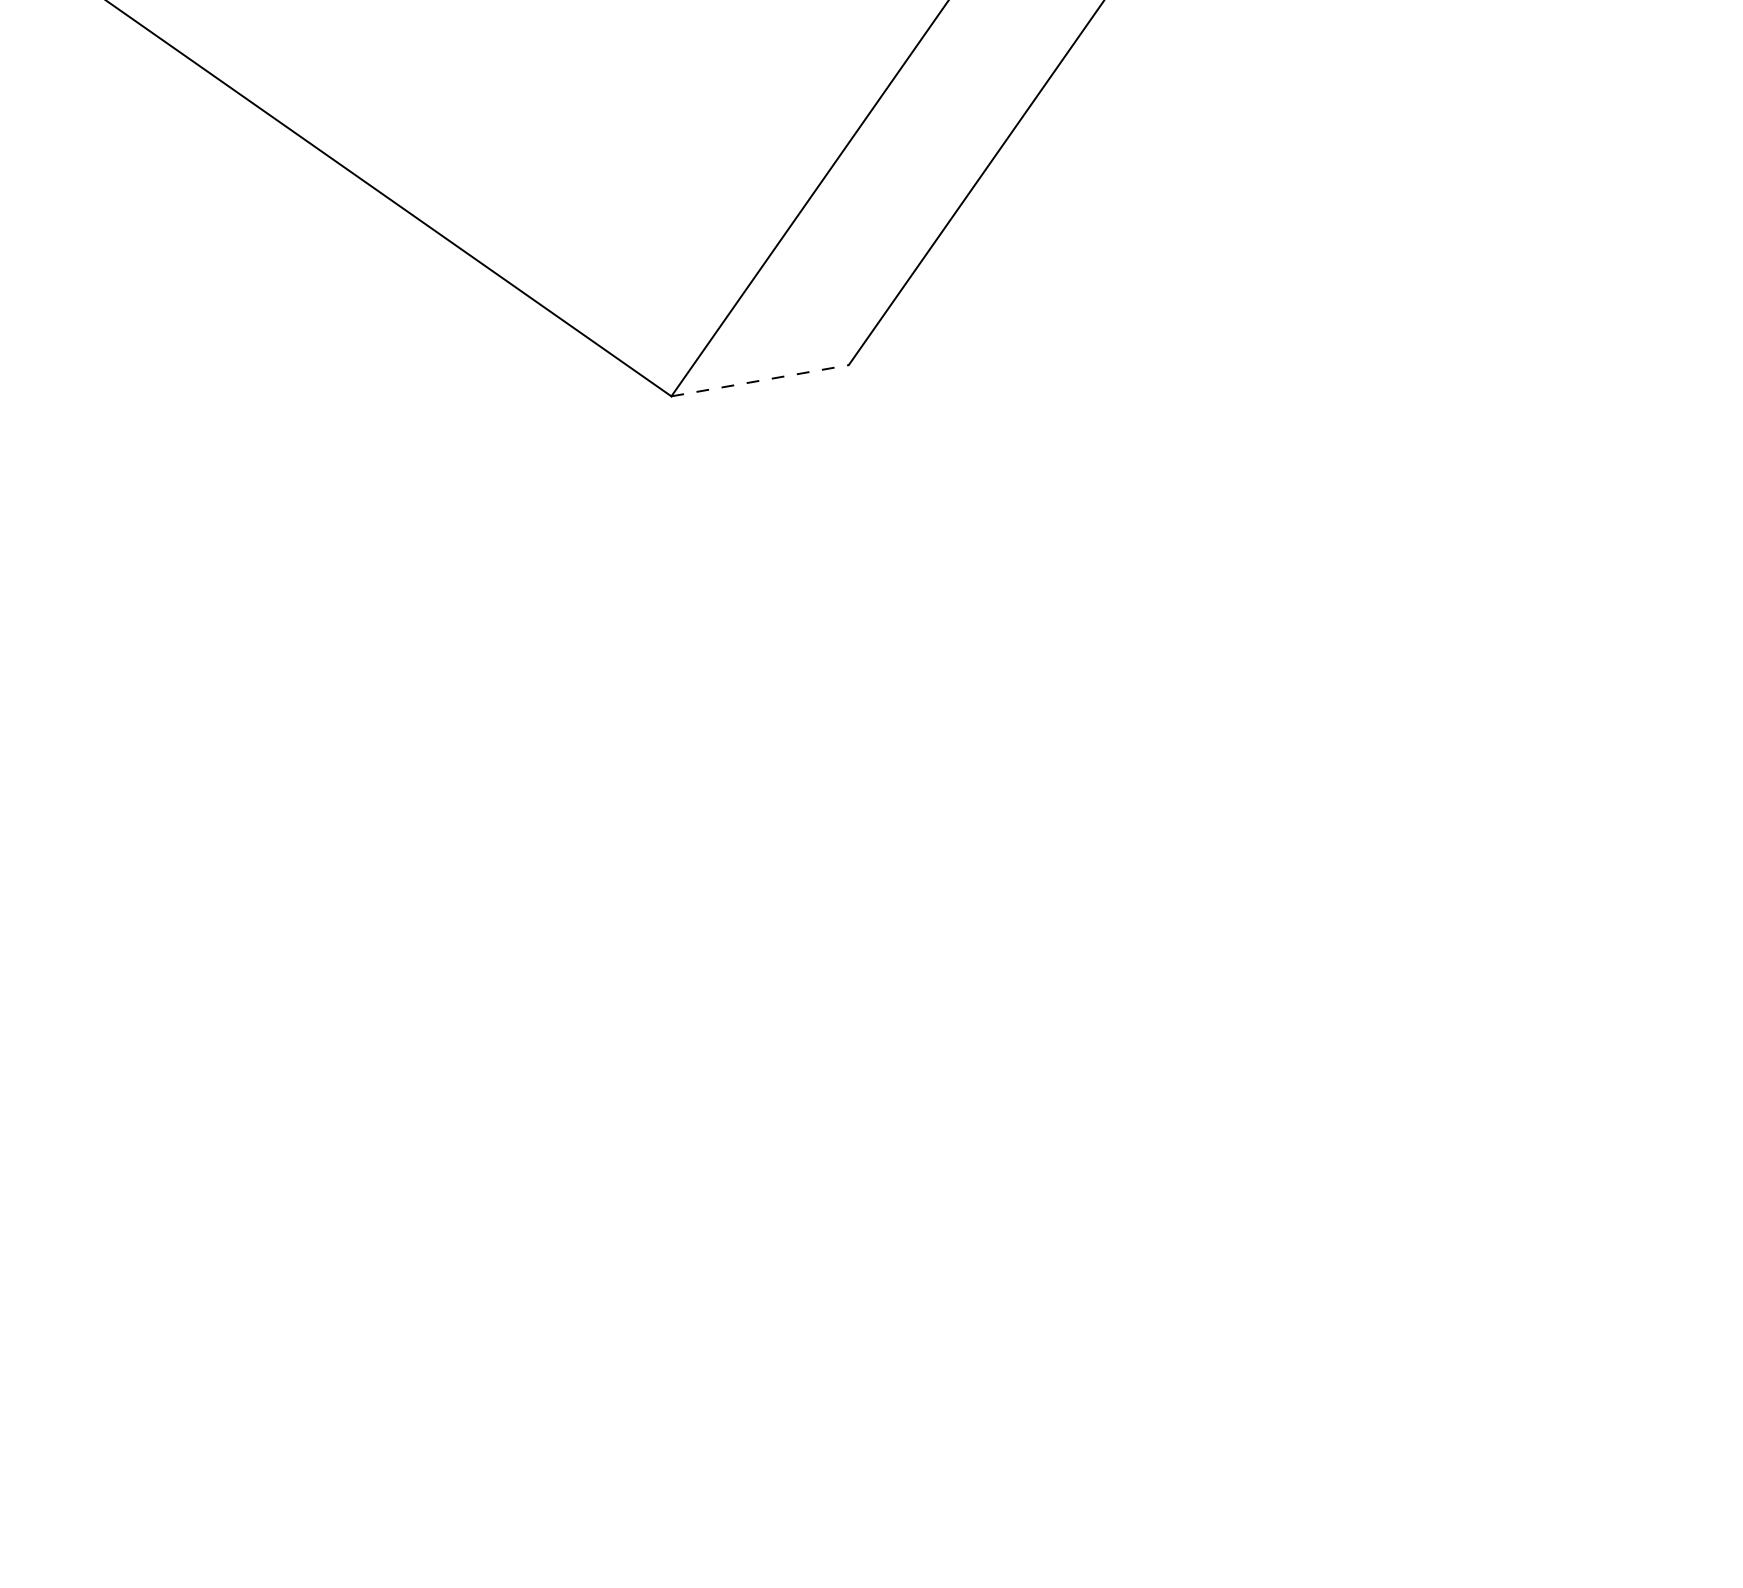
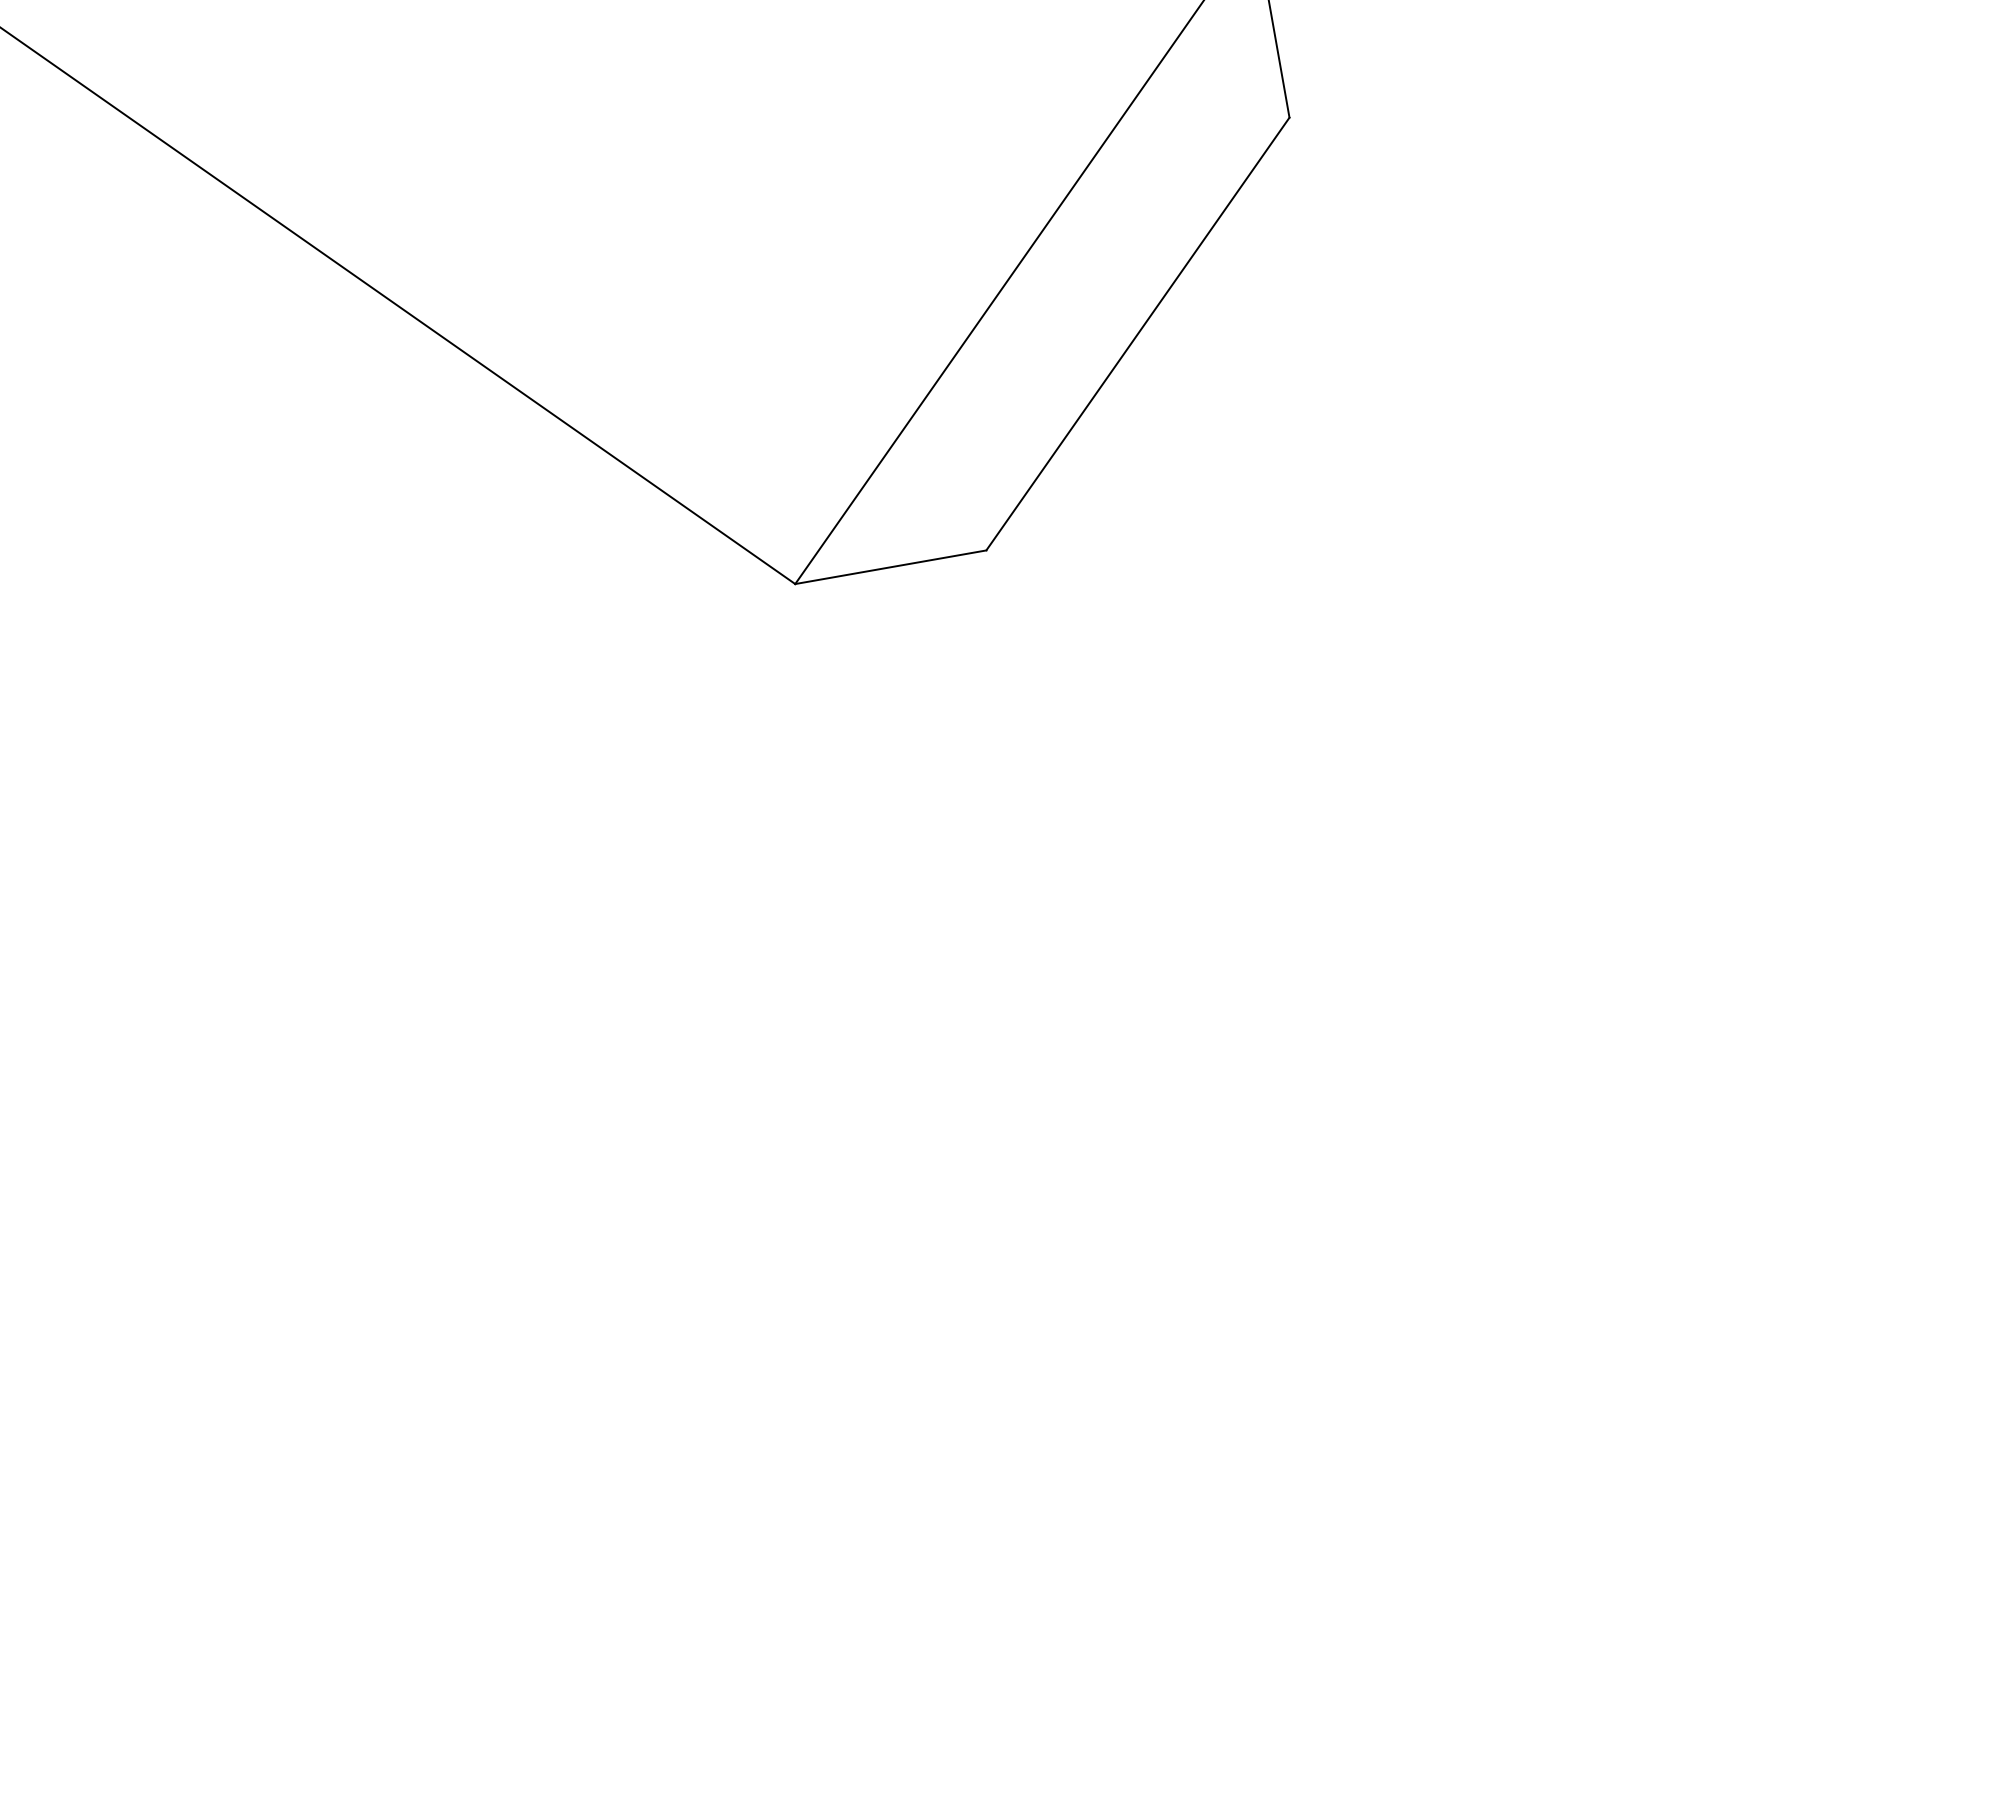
line: (760, 380) -> (891, 567), dashed -> solid

